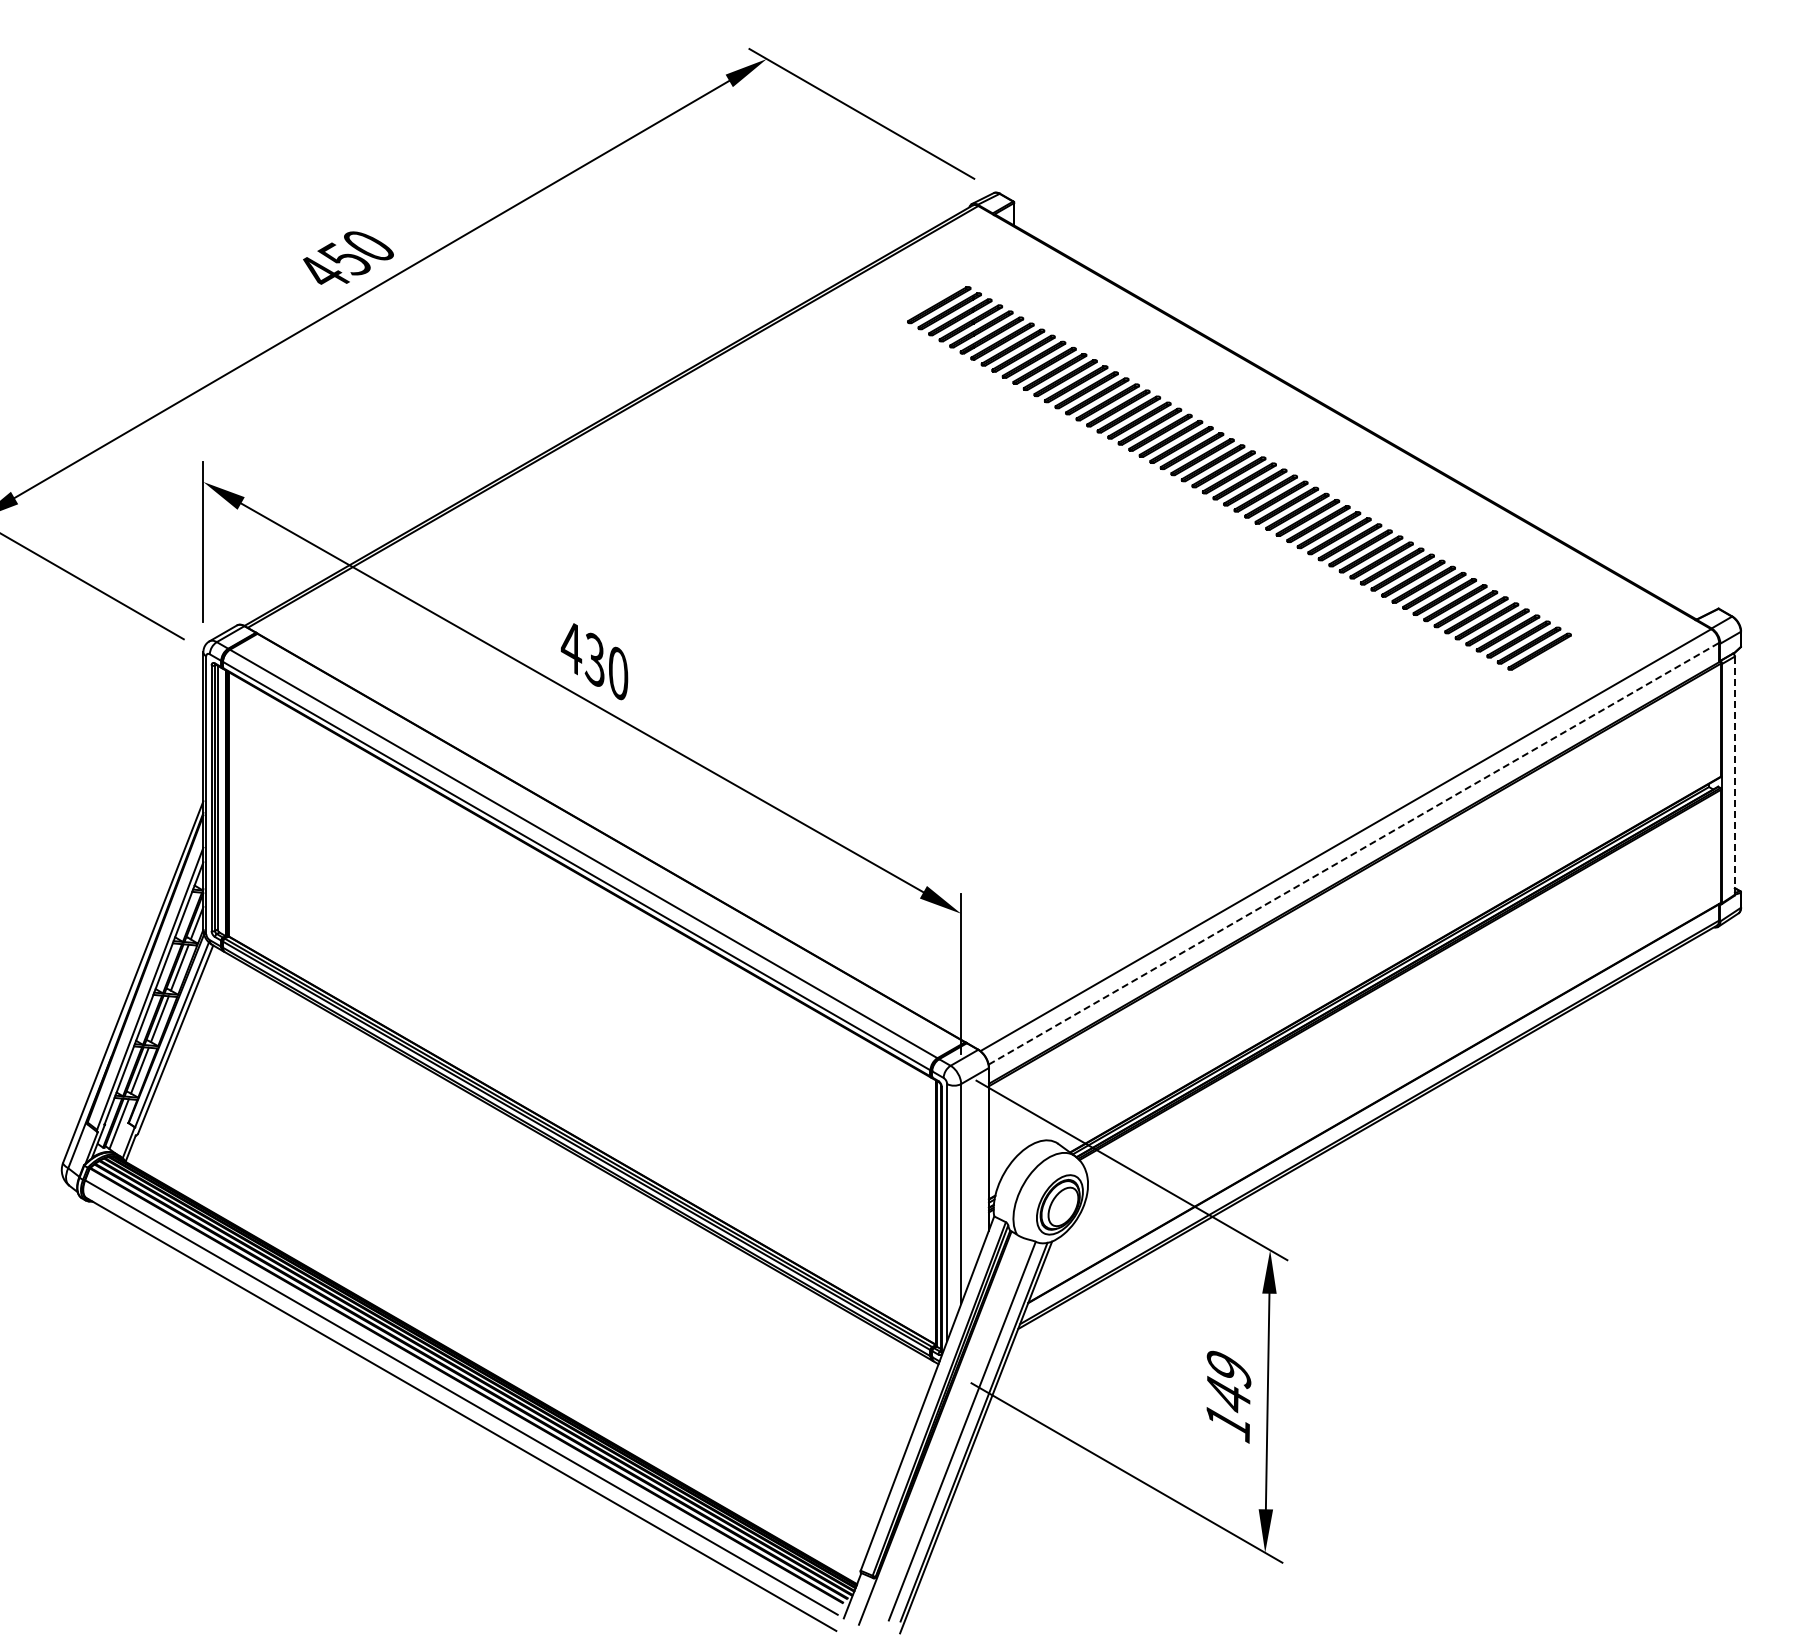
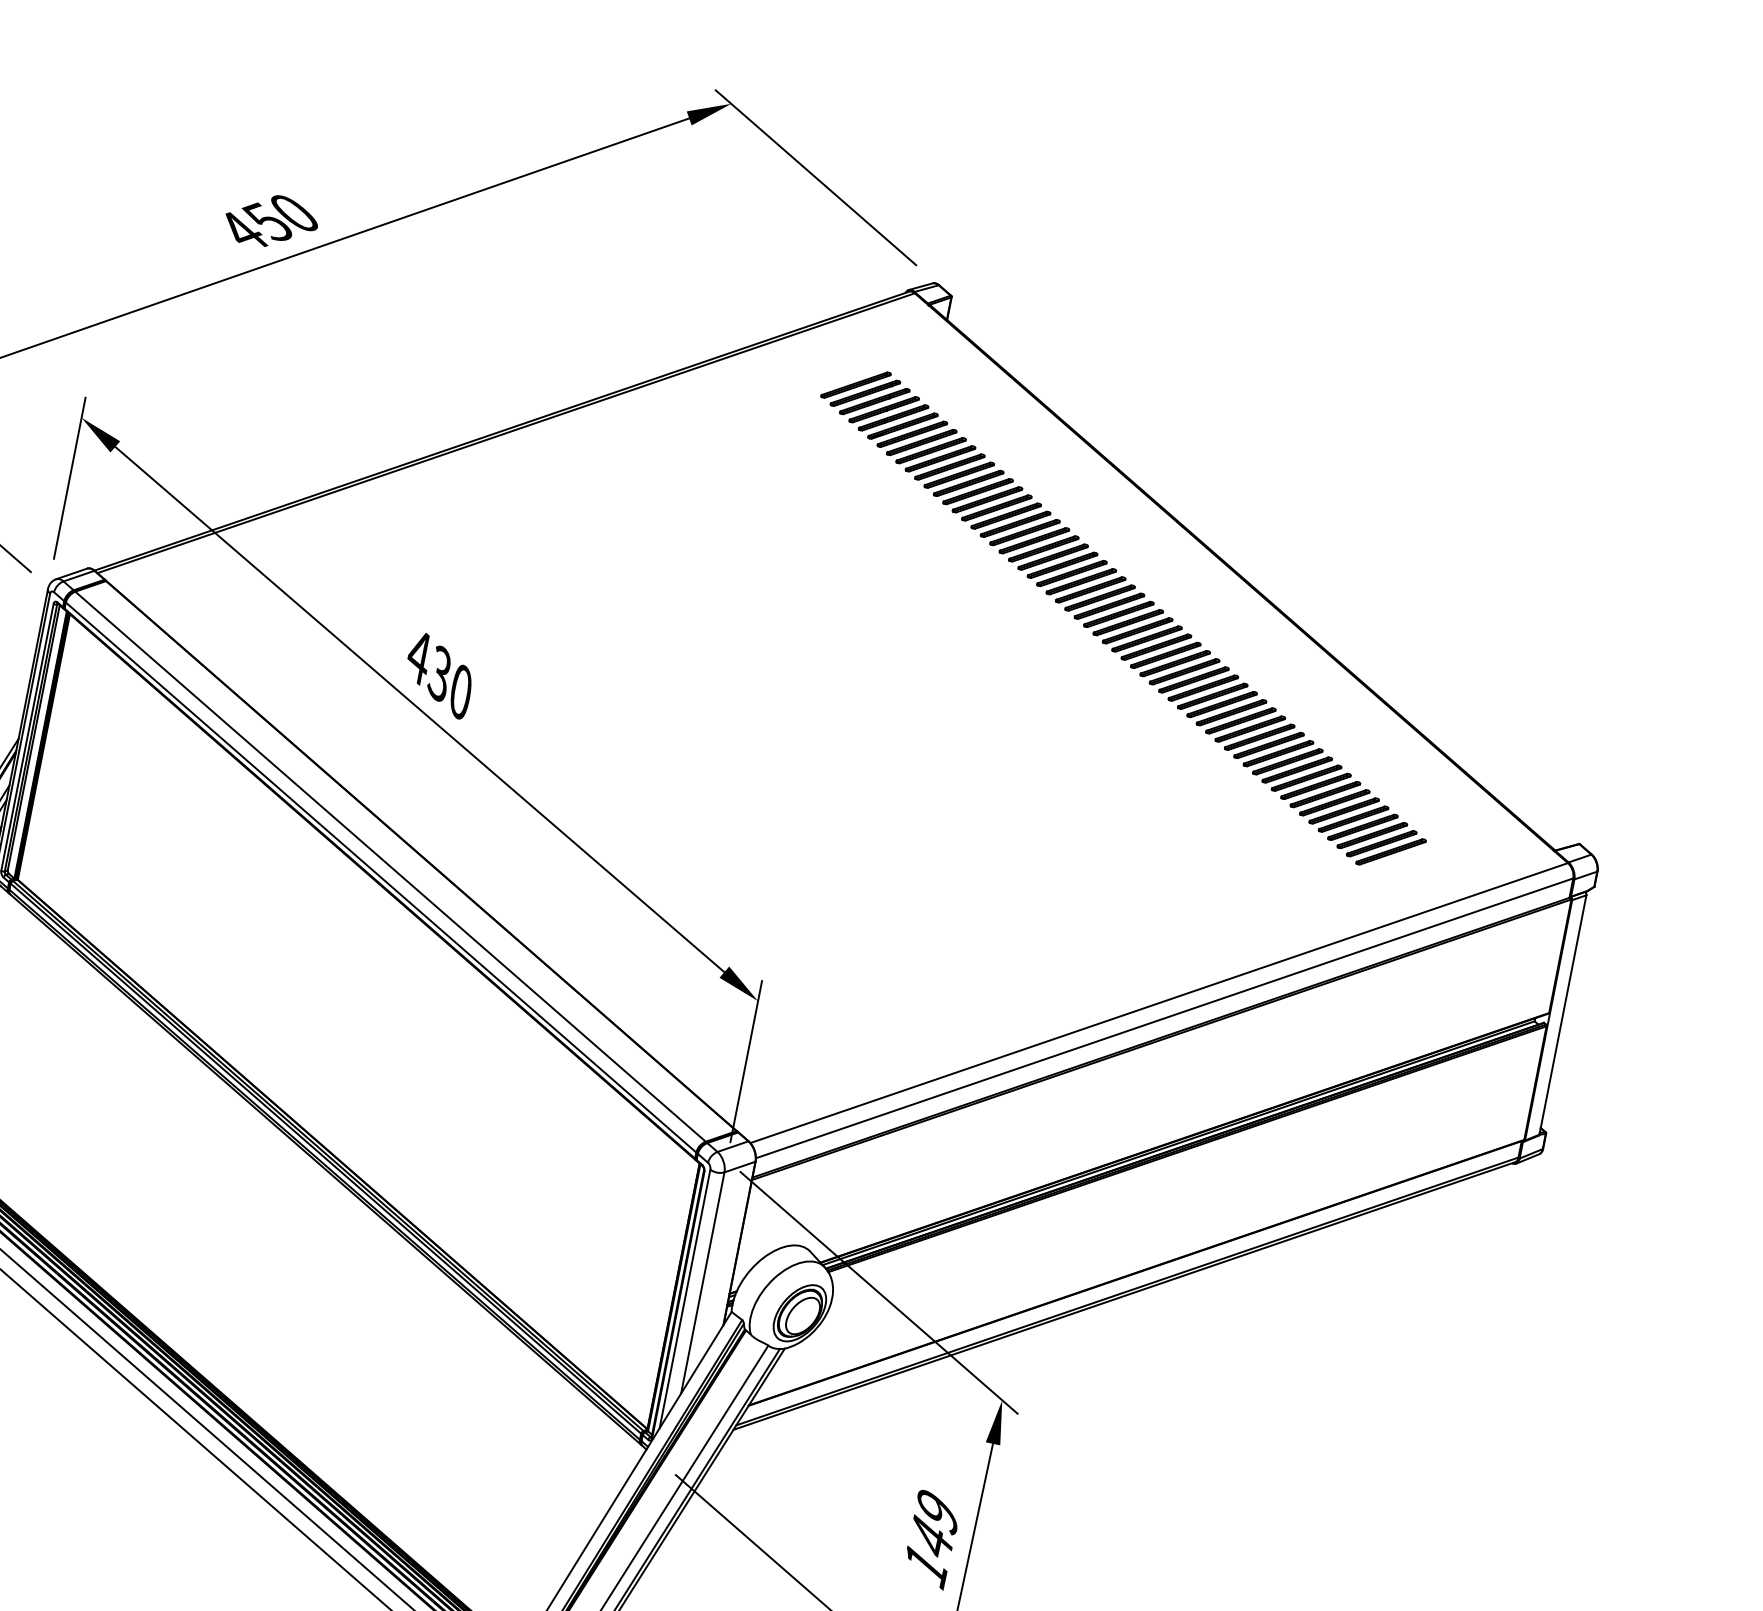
line: (1734, 775) -> (1562, 1014), dashed -> solid
line: (1353, 853) -> (1164, 1018), dashed -> solid

